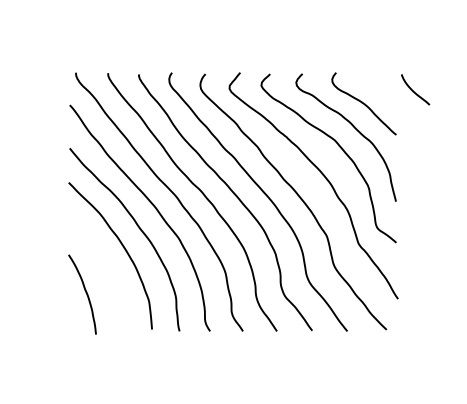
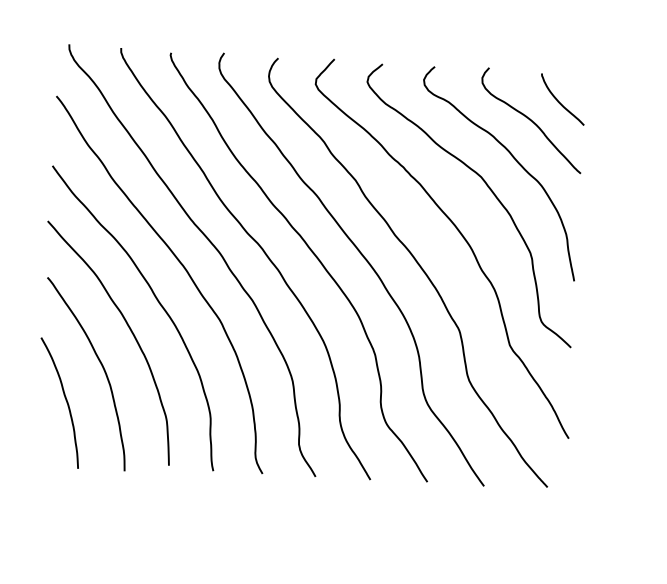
curve: (413, 90) -> (559, 100), moved
curve: (106, 270) -> (100, 366), added

